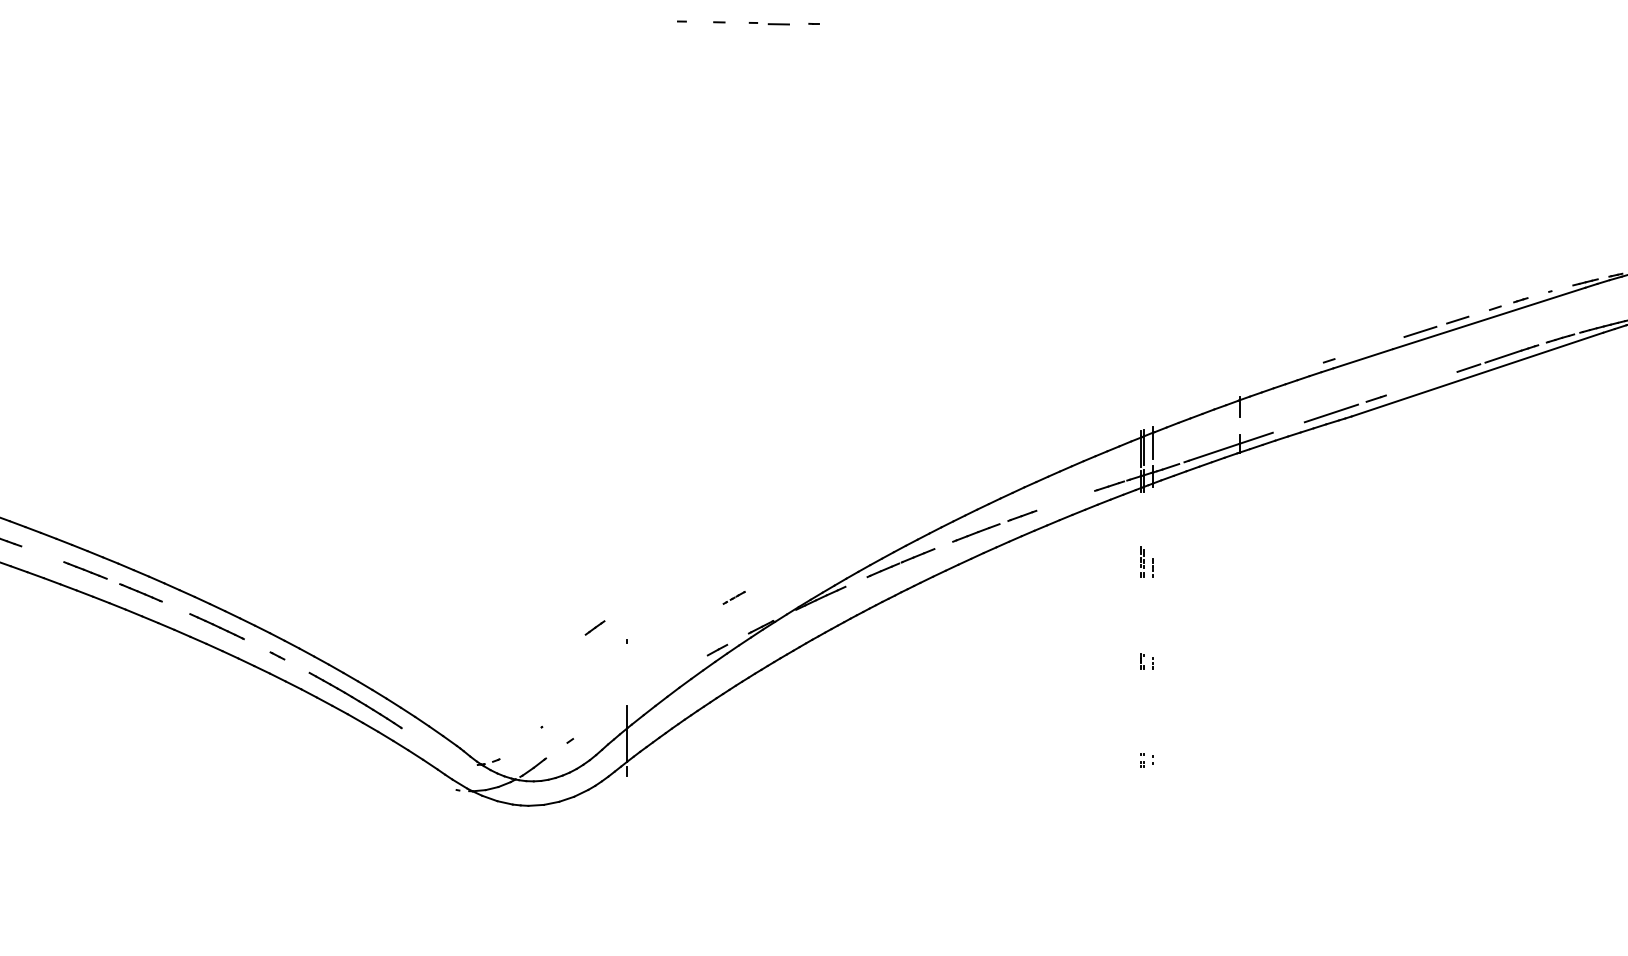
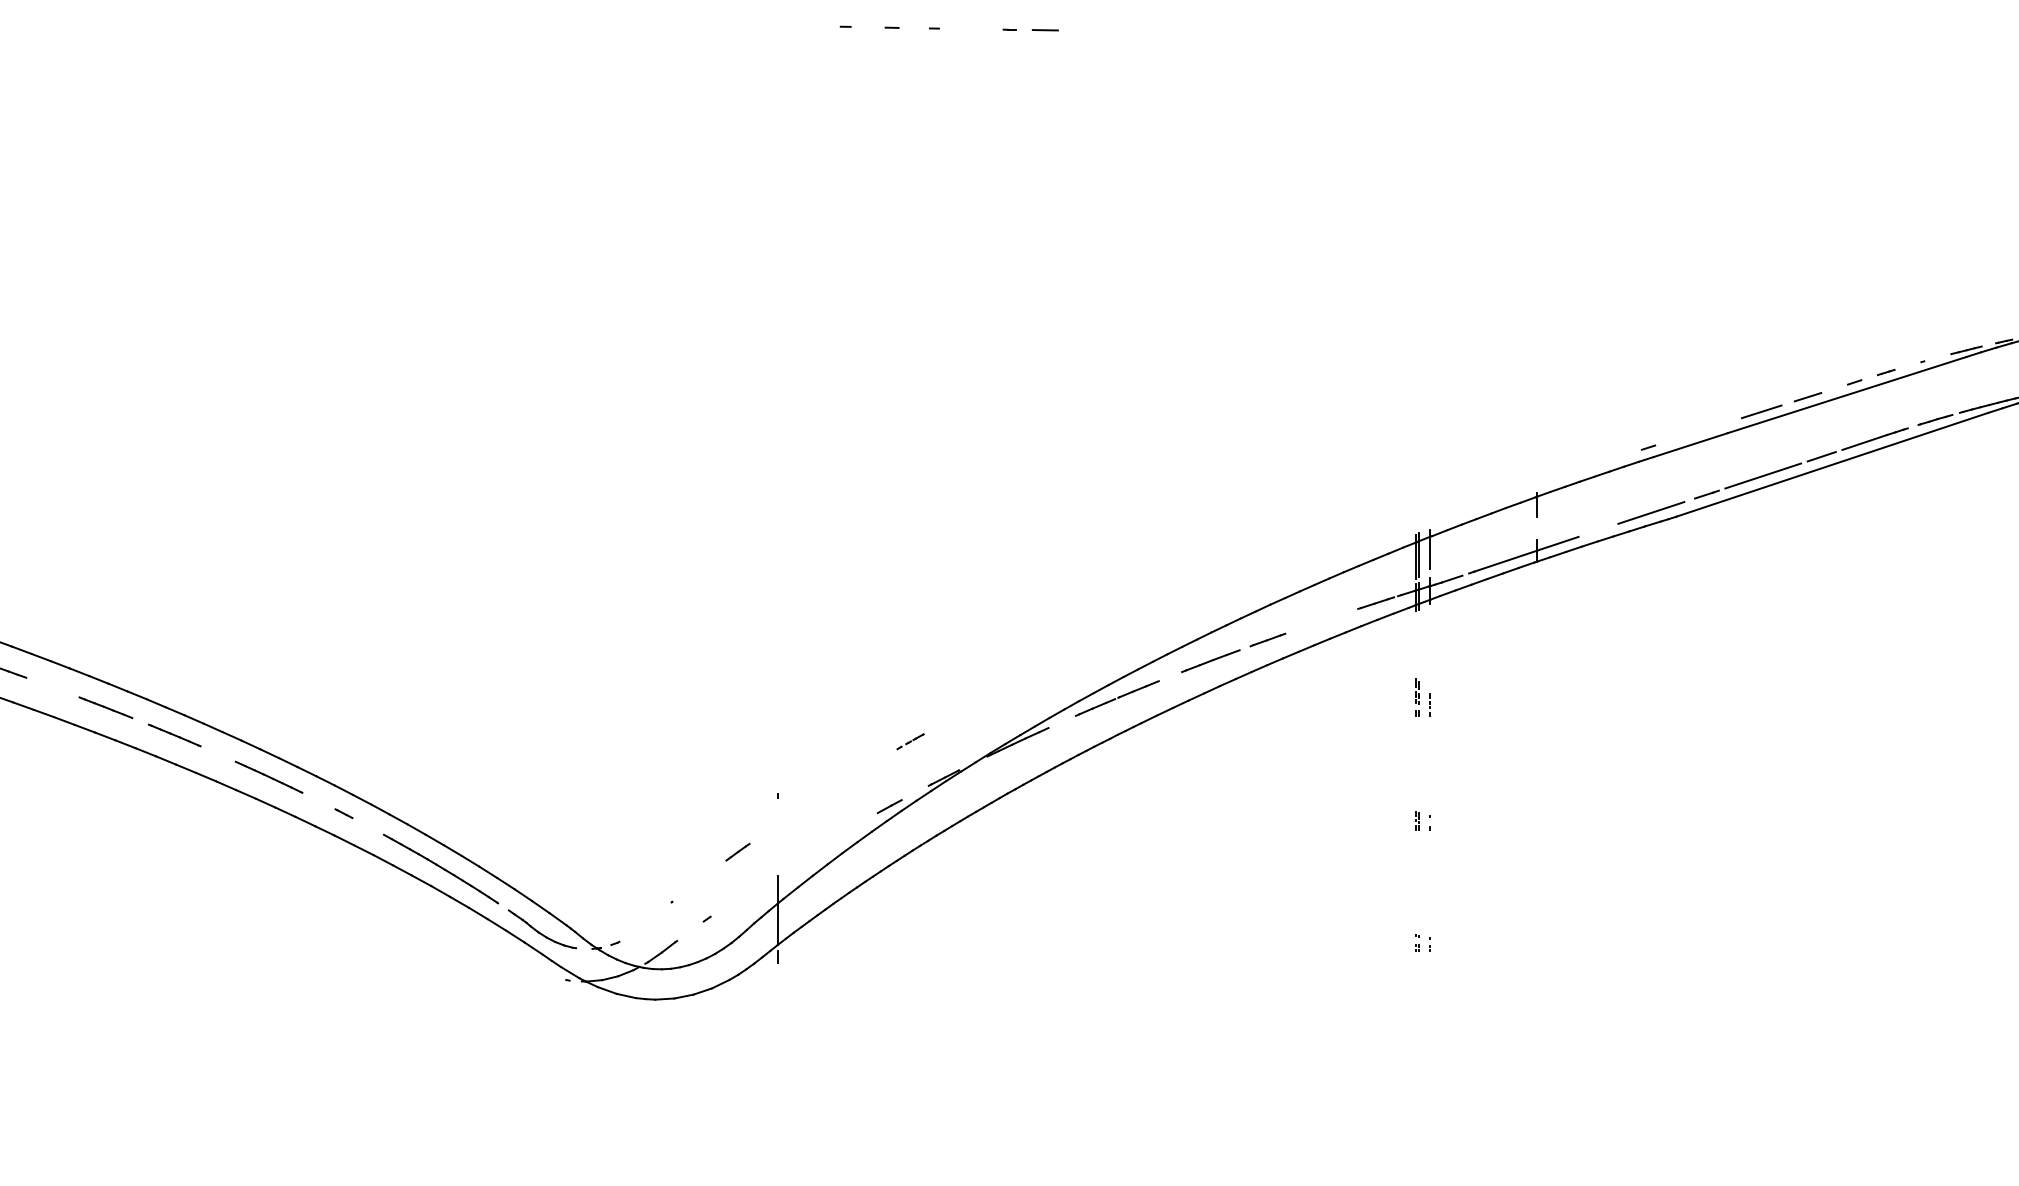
line: (778, 24) -> (1044, 30), moved
line: (1421, 383) -> (1763, 475), added
line: (594, 627) -> (737, 851), moved
part: (437, 748) -> (542, 928), added

